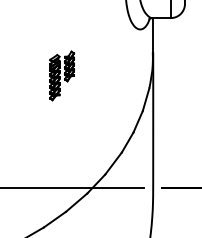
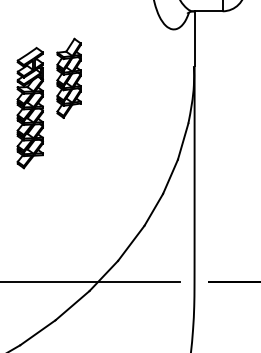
part: (61, 75) -> (48, 102), size x1.67

